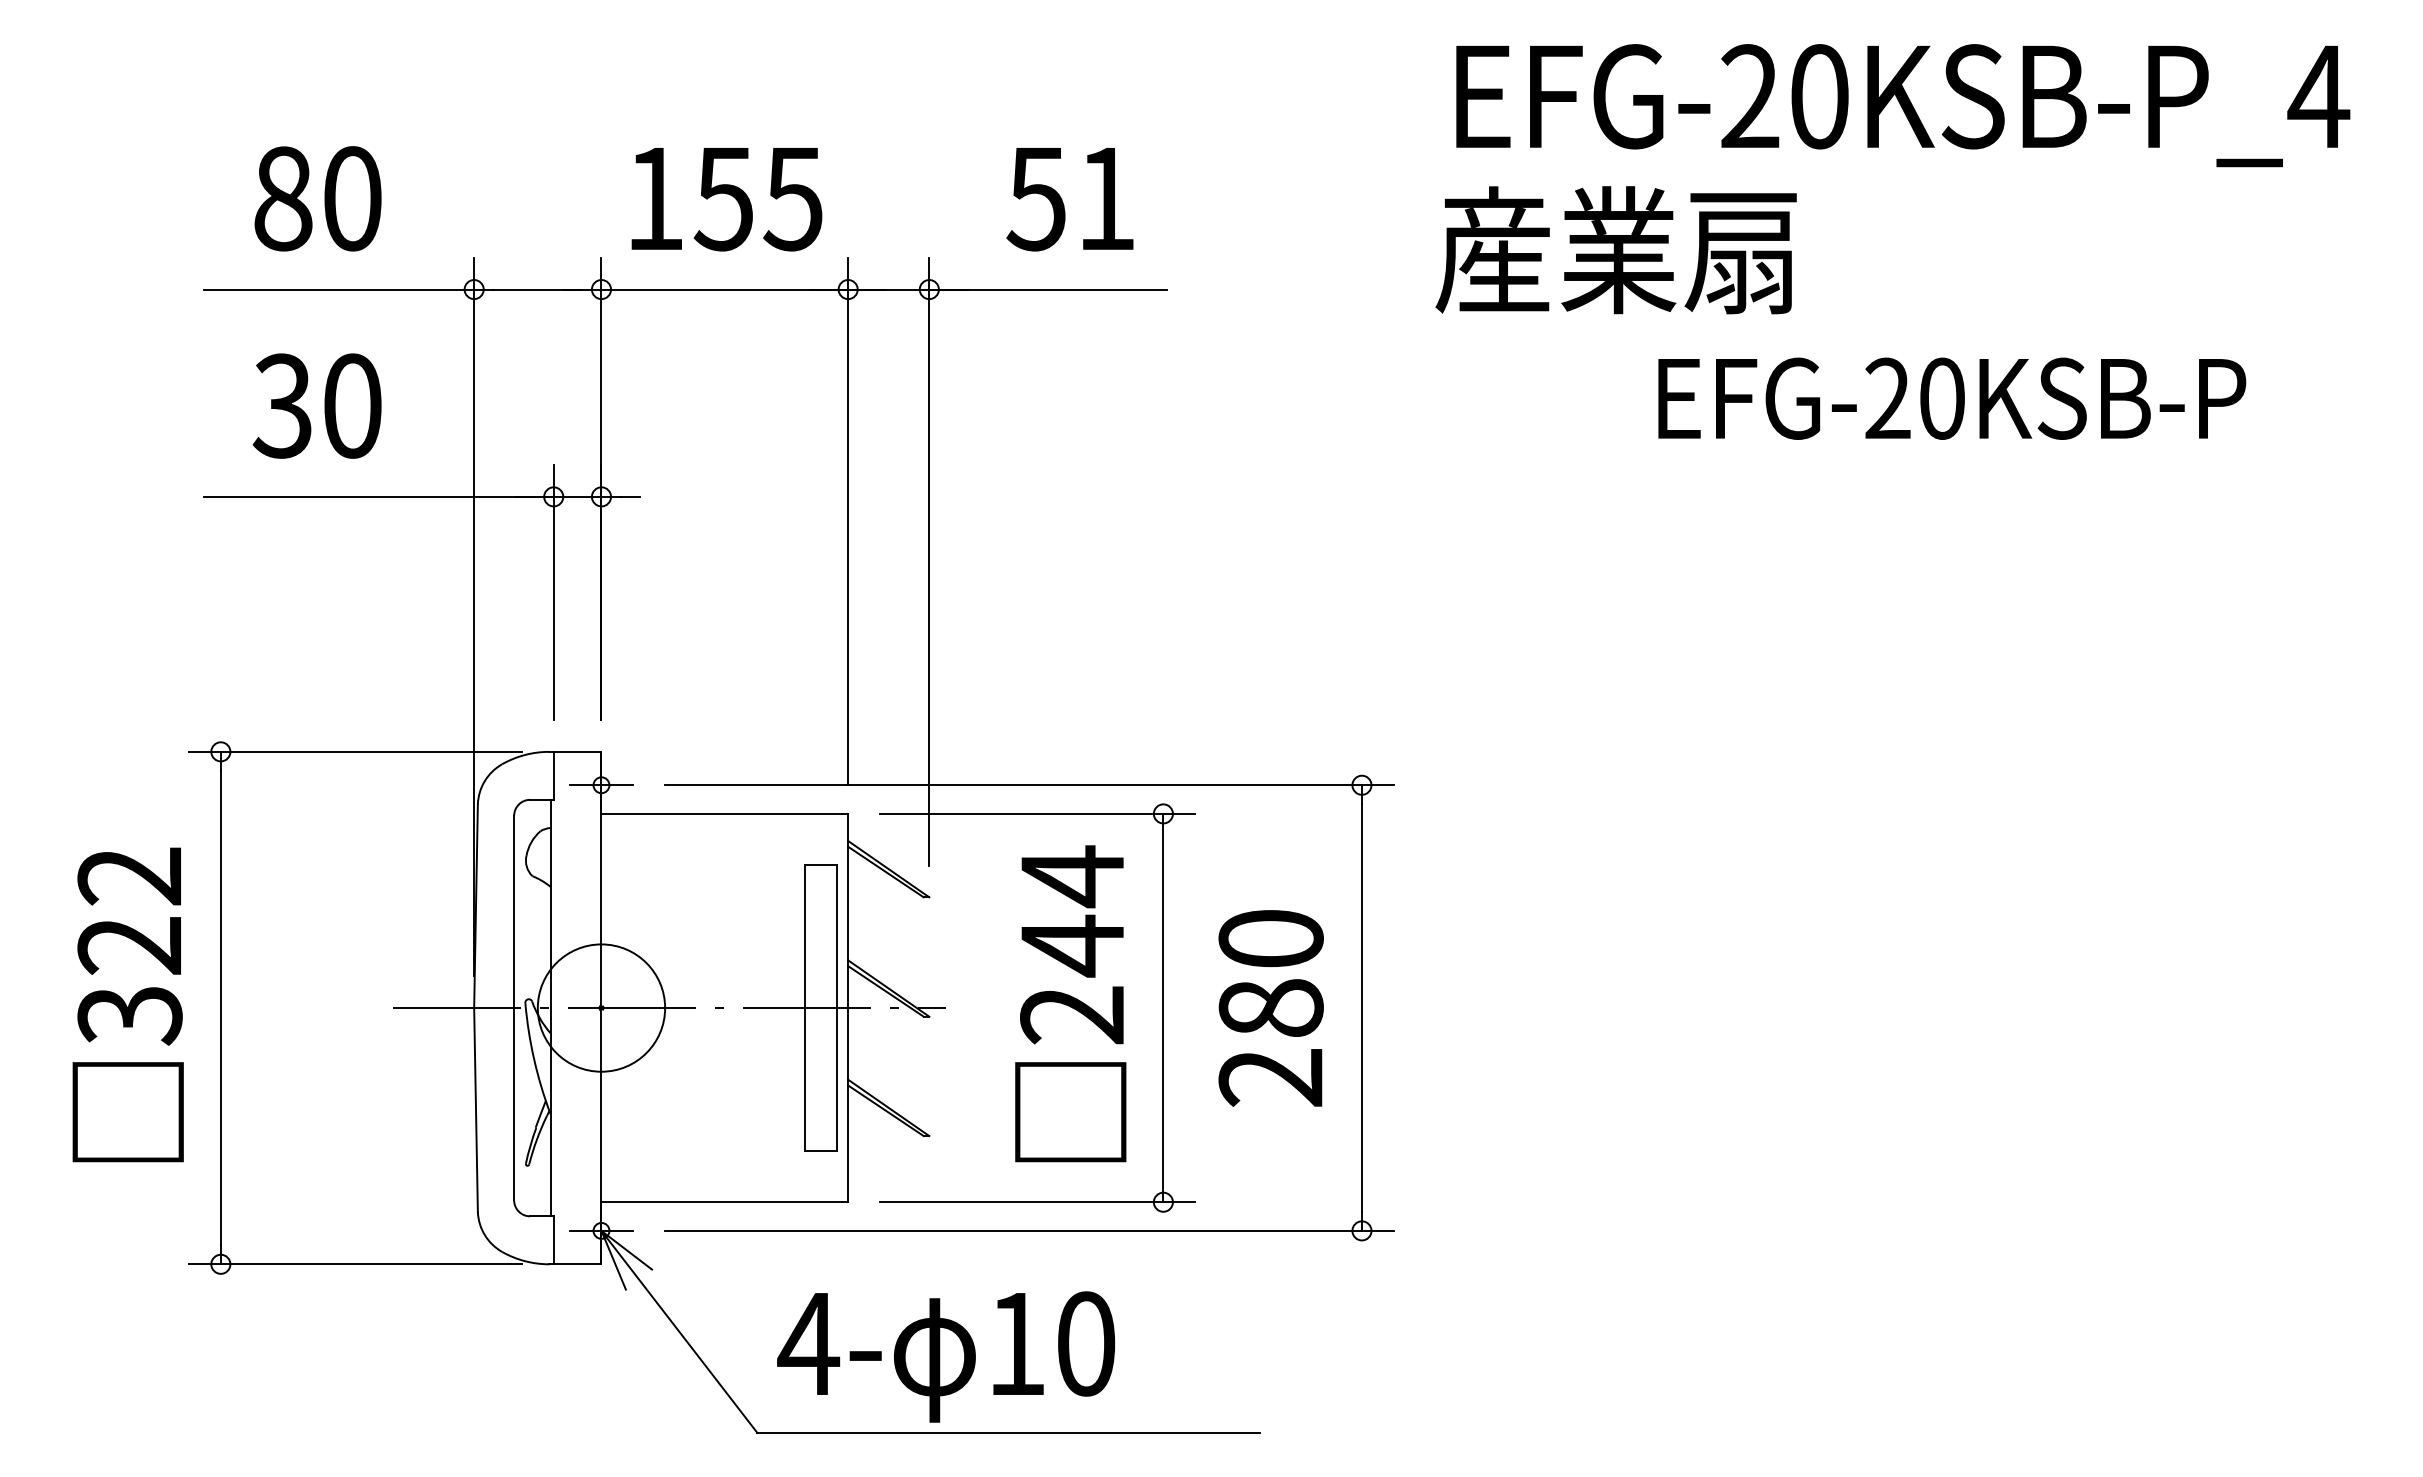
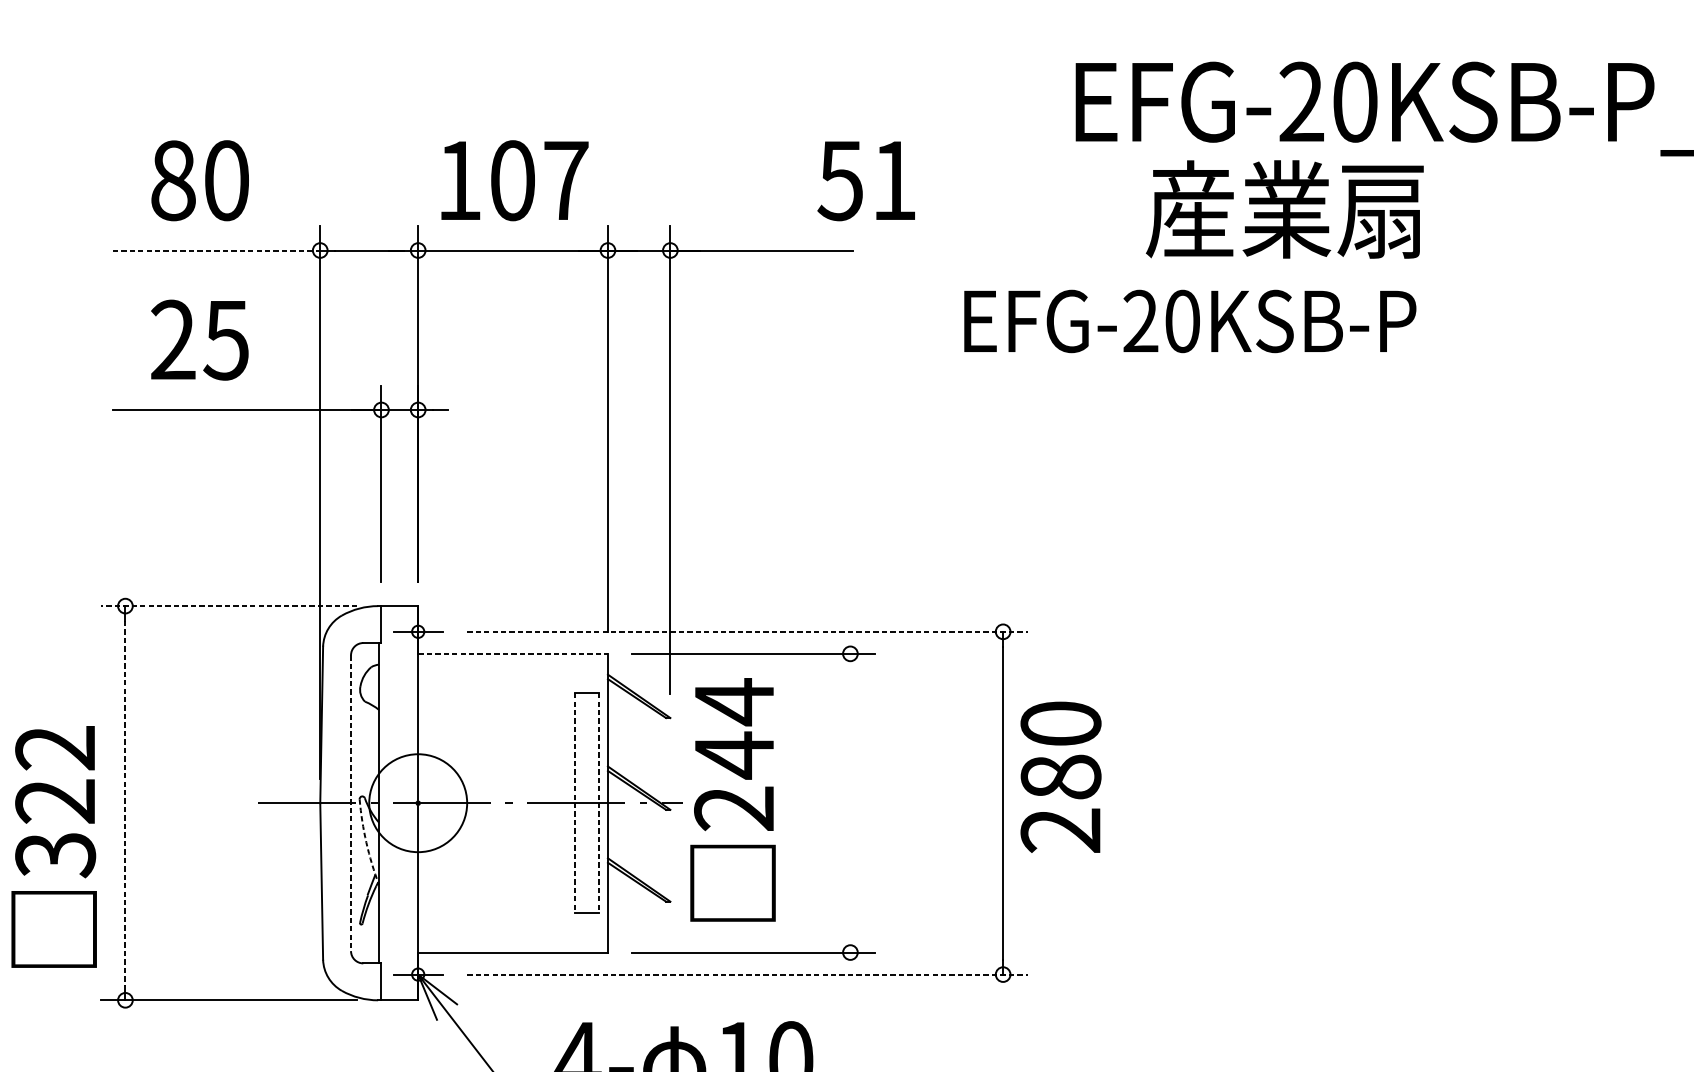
text: (757, 198) -> (538, 180), 155 -> 107
text: (1069, 199) -> (865, 181), moved
text: (1615, 250) -> (1284, 209), moved
line: (339, 289) -> (216, 250), solid -> dashed
text: (1952, 398) -> (1190, 321), moved
text: (316, 405) -> (198, 339), 30 -> 25
line: (354, 751) -> (228, 605), solid -> dashed
line: (1029, 785) -> (747, 632), solid -> dashed
line: (725, 813) -> (513, 653), solid -> dashed
text: (1070, 1003) -> (732, 799), moved
text: (127, 1004) -> (53, 846), moved
line: (1163, 1007) -> (850, 802), removed
line: (220, 1008) -> (125, 803), solid -> dashed
line: (514, 1008) -> (351, 803), solid -> dashed
line: (805, 1008) -> (575, 803), solid -> dashed
line: (837, 1008) -> (599, 803), solid -> dashed
text: (1270, 1008) -> (1060, 777), moved
arc: (534, 1059) -> (366, 842), solid -> dashed
line: (1029, 1230) -> (747, 974), solid -> dashed

